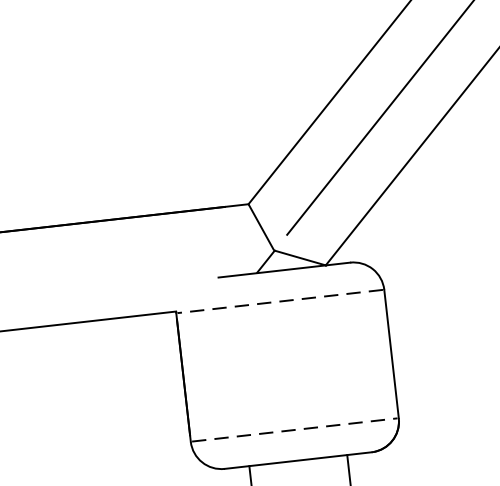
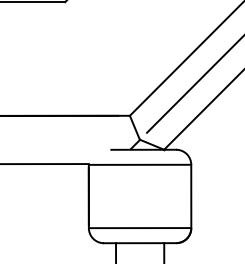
line: (281, 300) -> (140, 164), dashed -> solid
line: (295, 430) -> (140, 228), dashed -> solid

